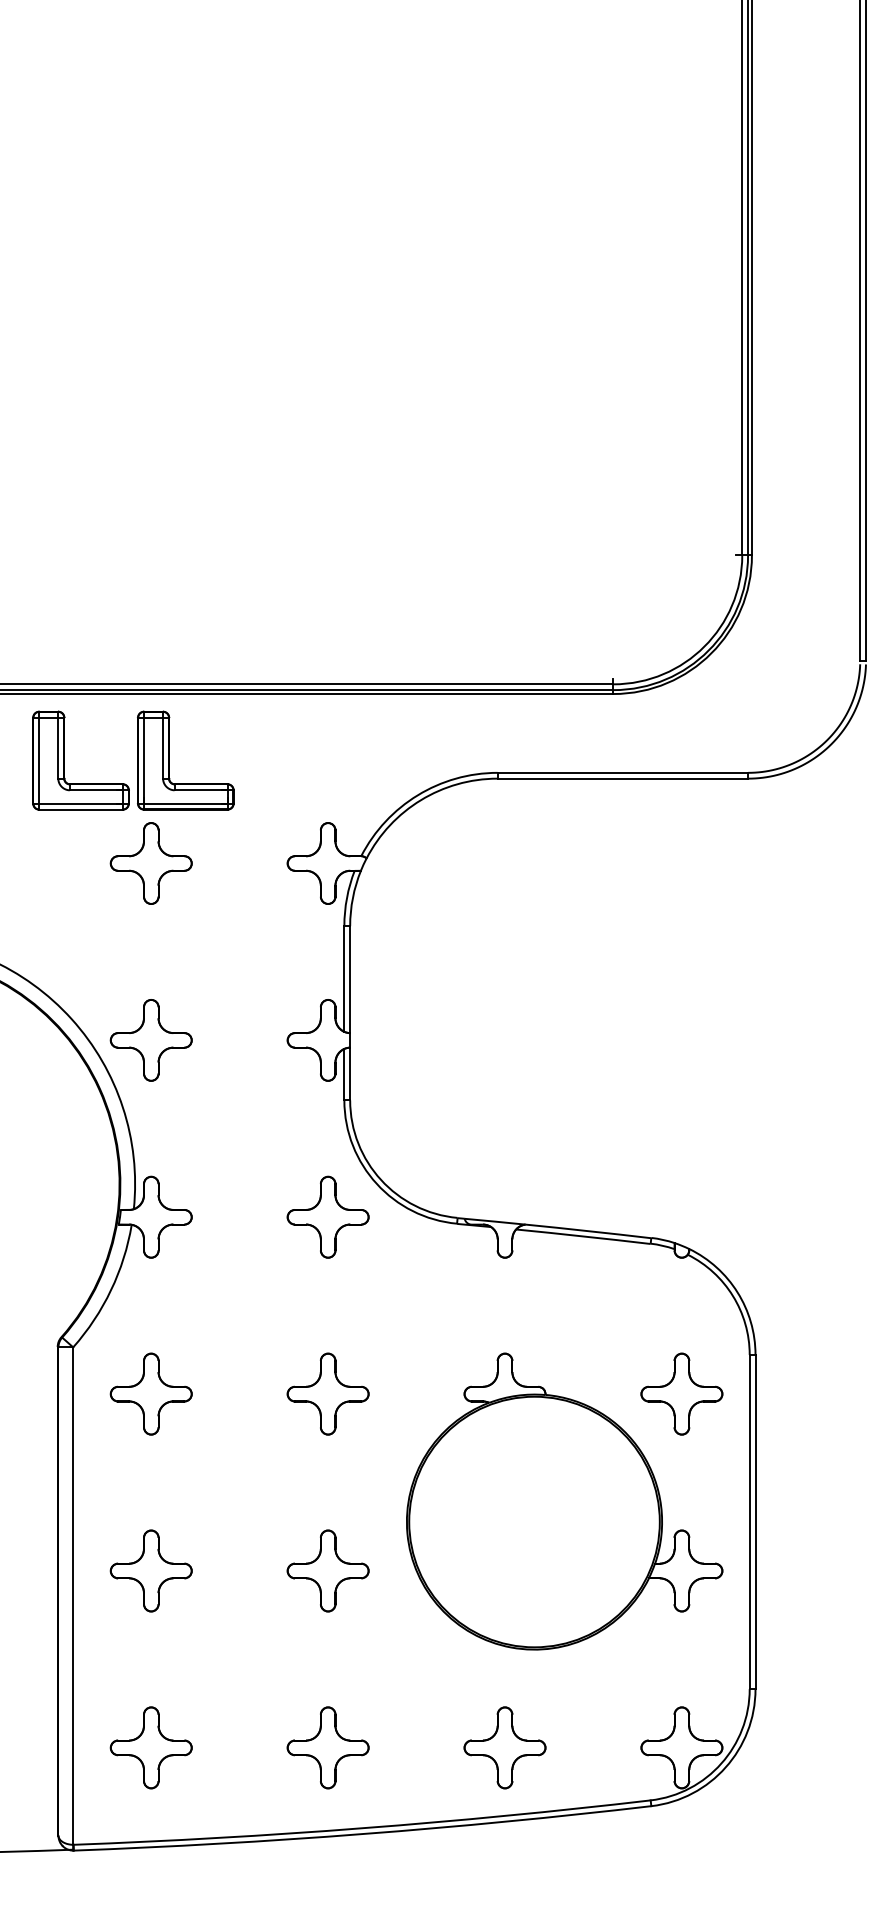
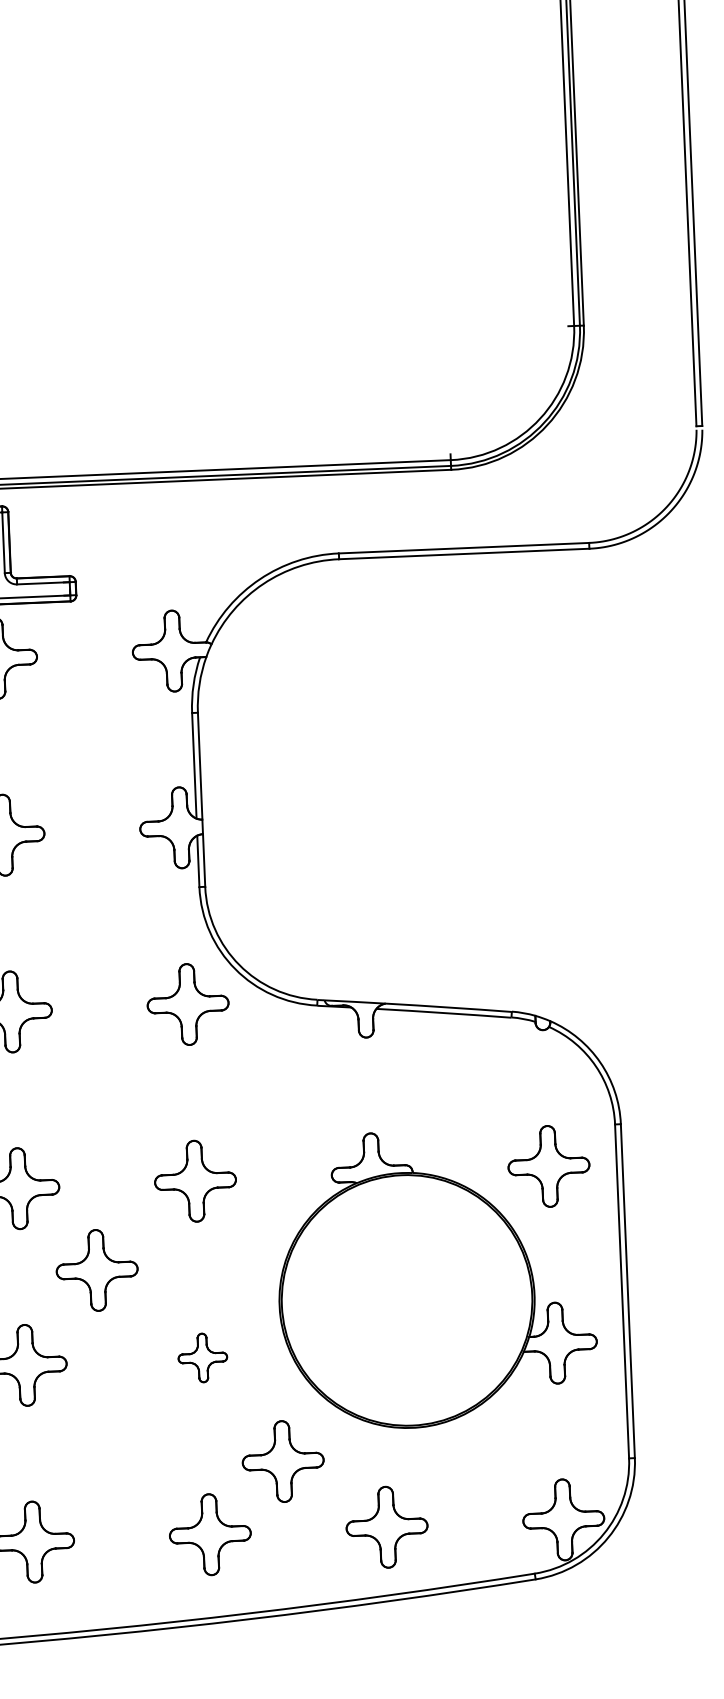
part: (225, 1478) -> (96, 1269), added
part: (327, 1570) -> (202, 1357), size x0.6
part: (403, 1677) -> (282, 1461), added

